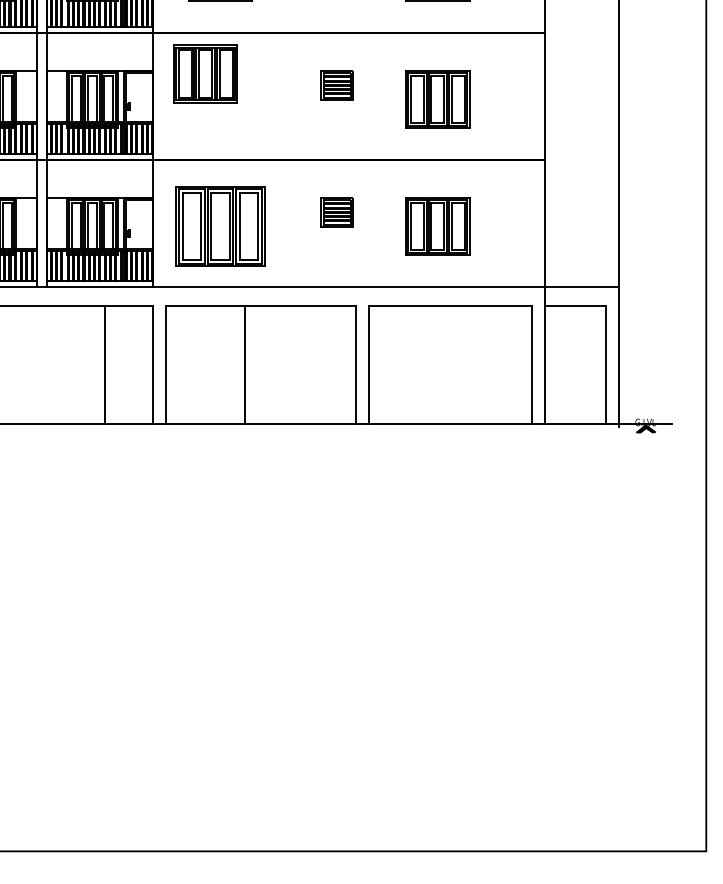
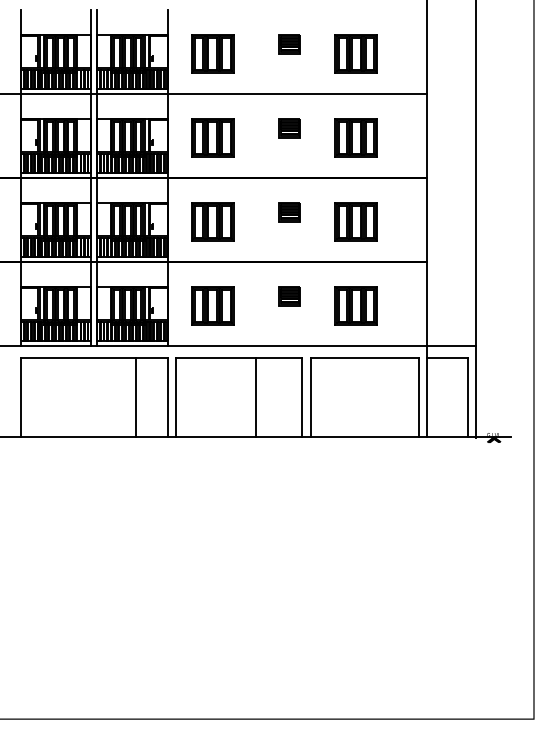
part: (205, 73) -> (212, 221), moved
part: (220, 226) -> (212, 305), size x0.71
line: (244, 365) -> (255, 397), moved

